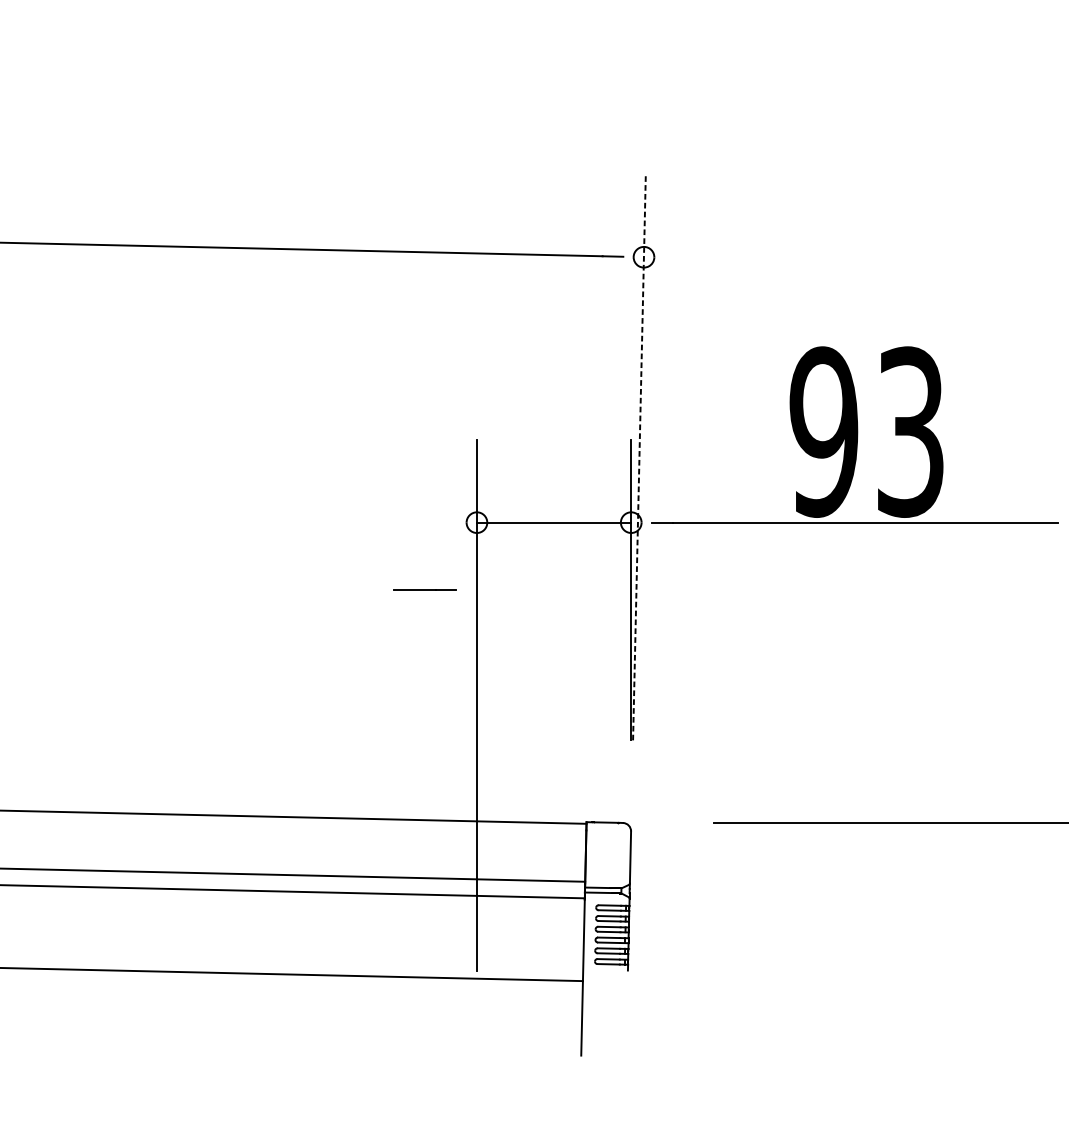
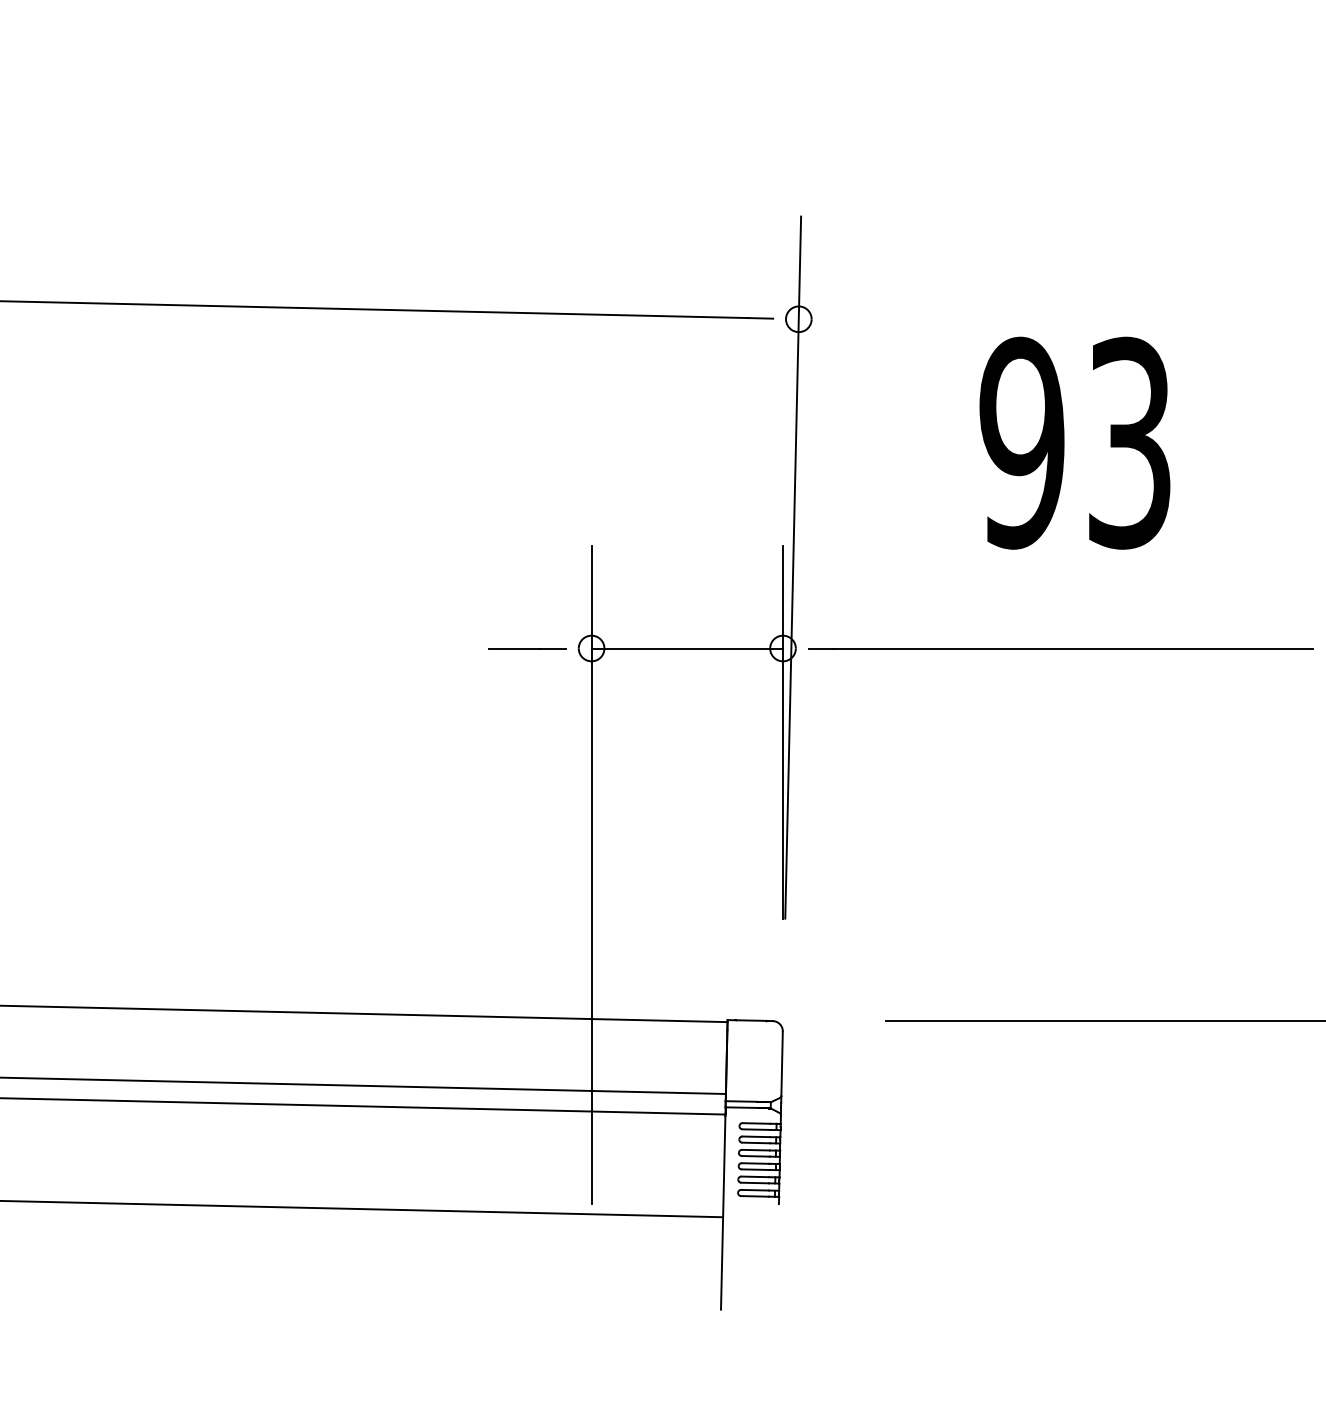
text: (866, 431) -> (1074, 442), moved
line: (639, 457) -> (793, 567), dashed -> solid
line: (425, 589) -> (527, 648), moved

